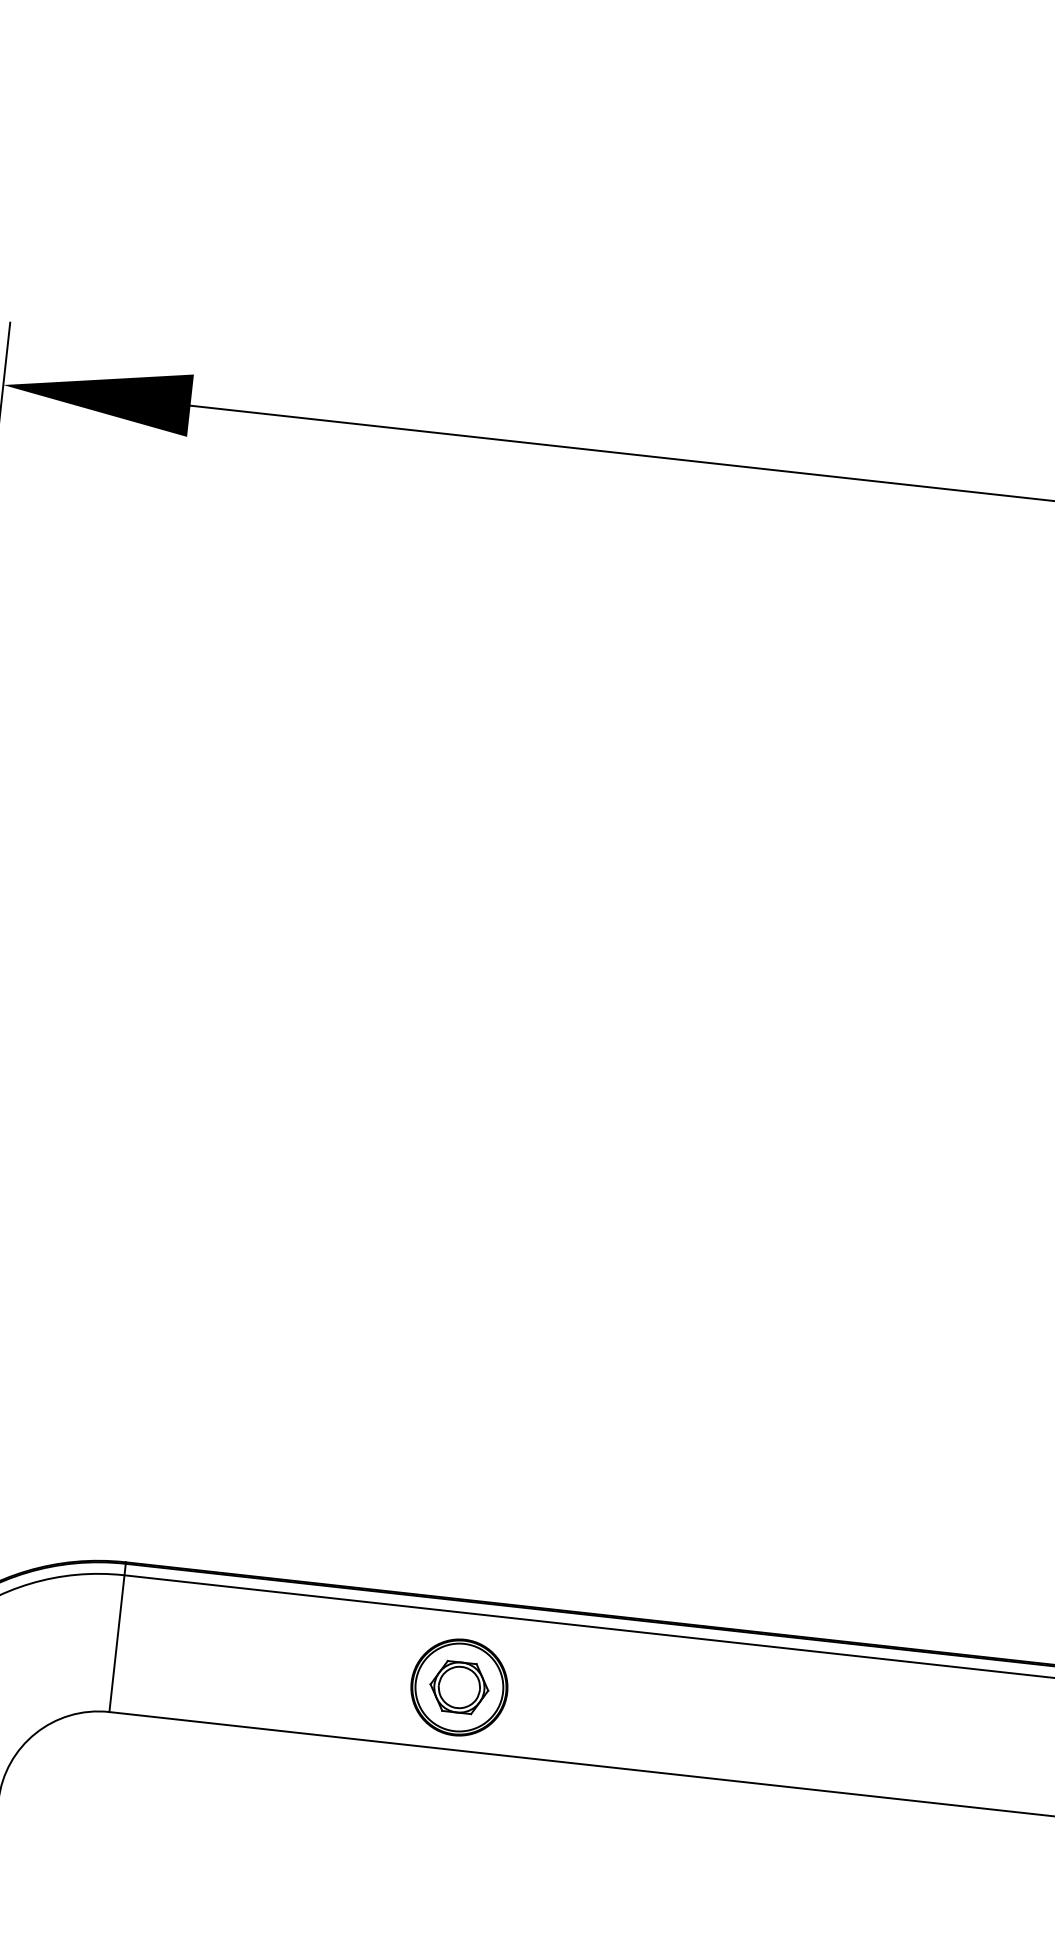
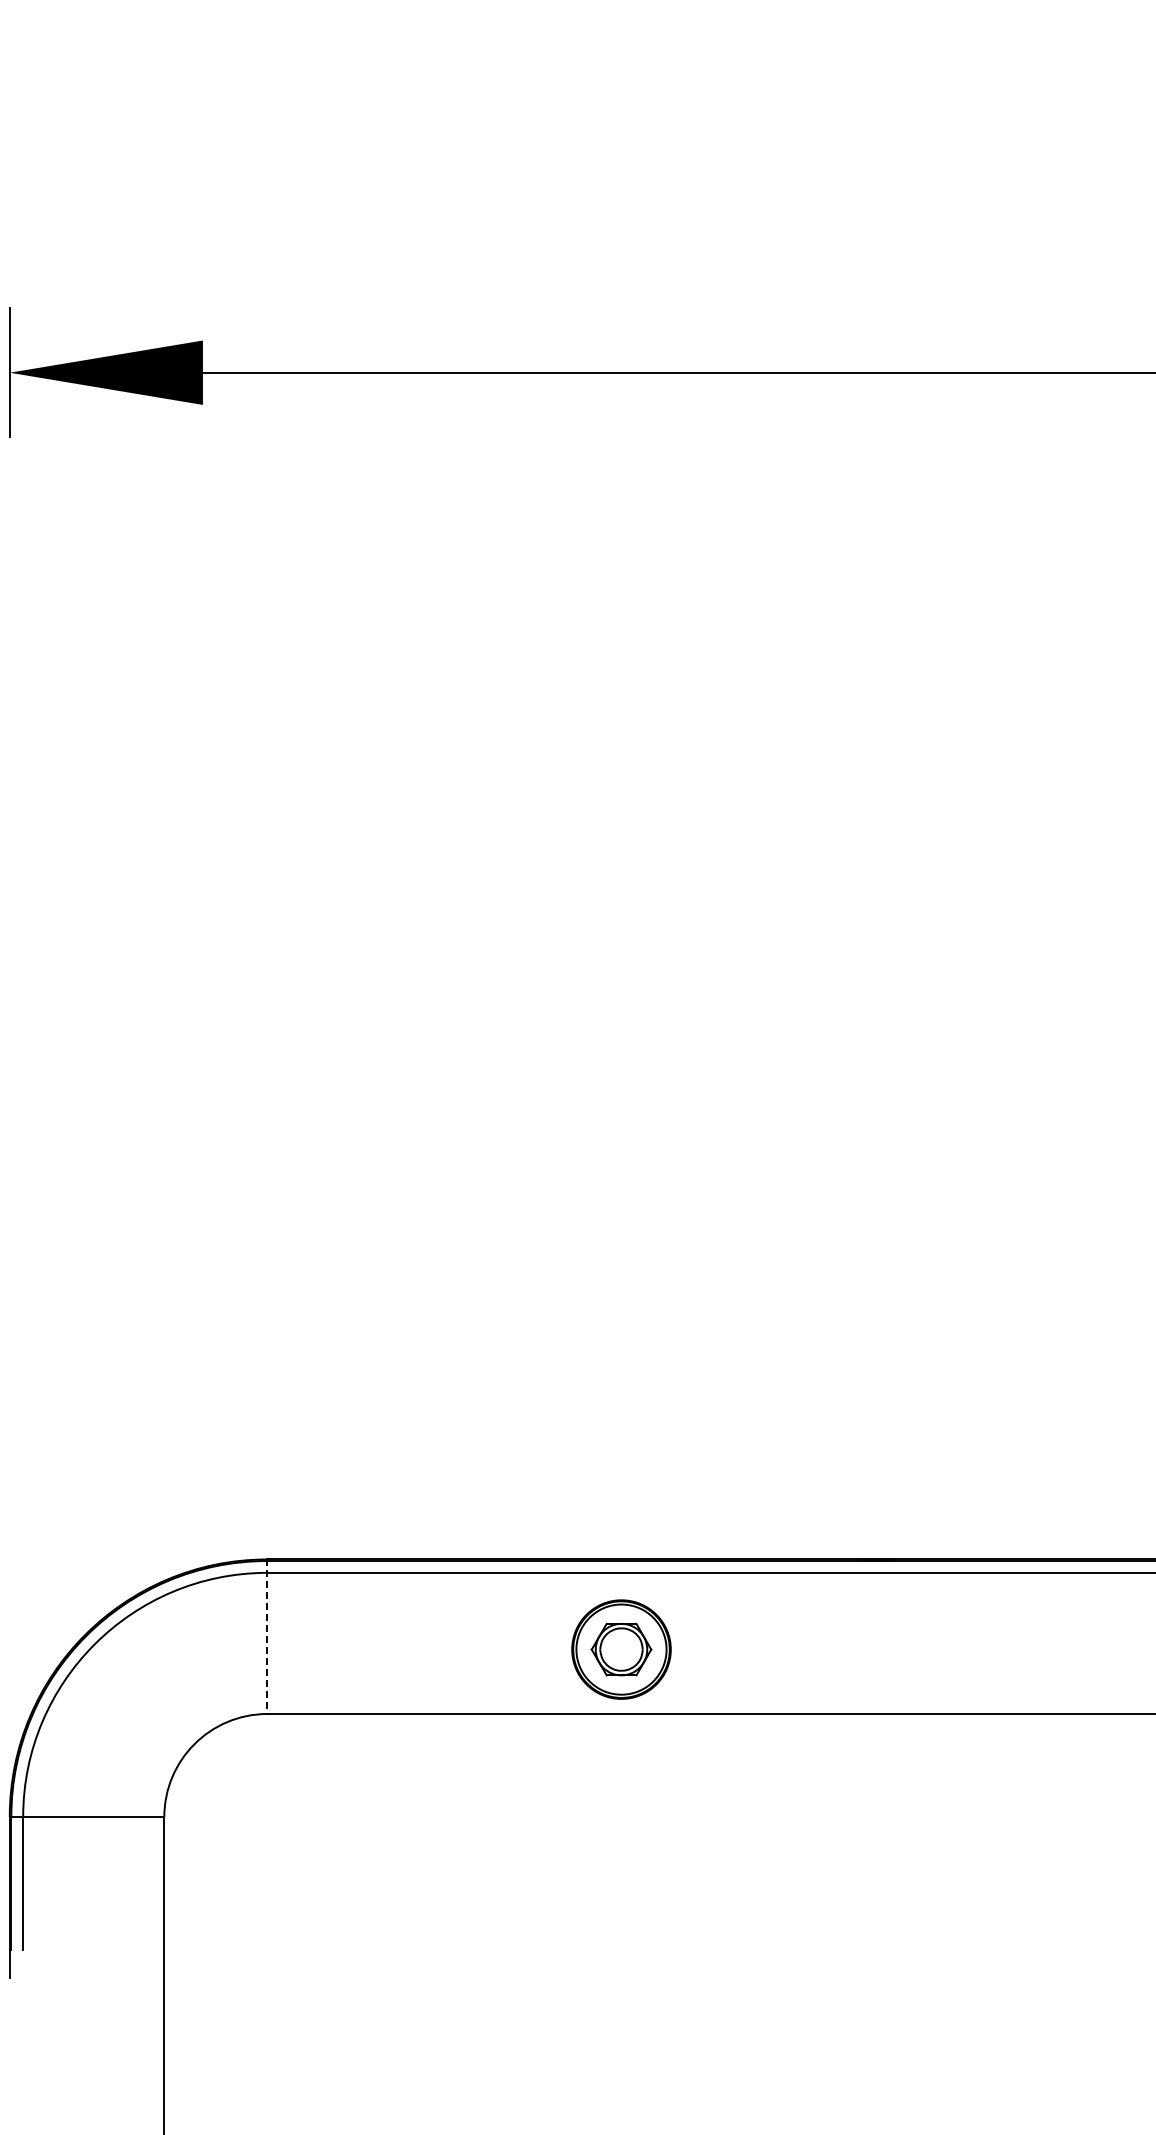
line: (117, 1637) -> (267, 1637), solid -> dashed

